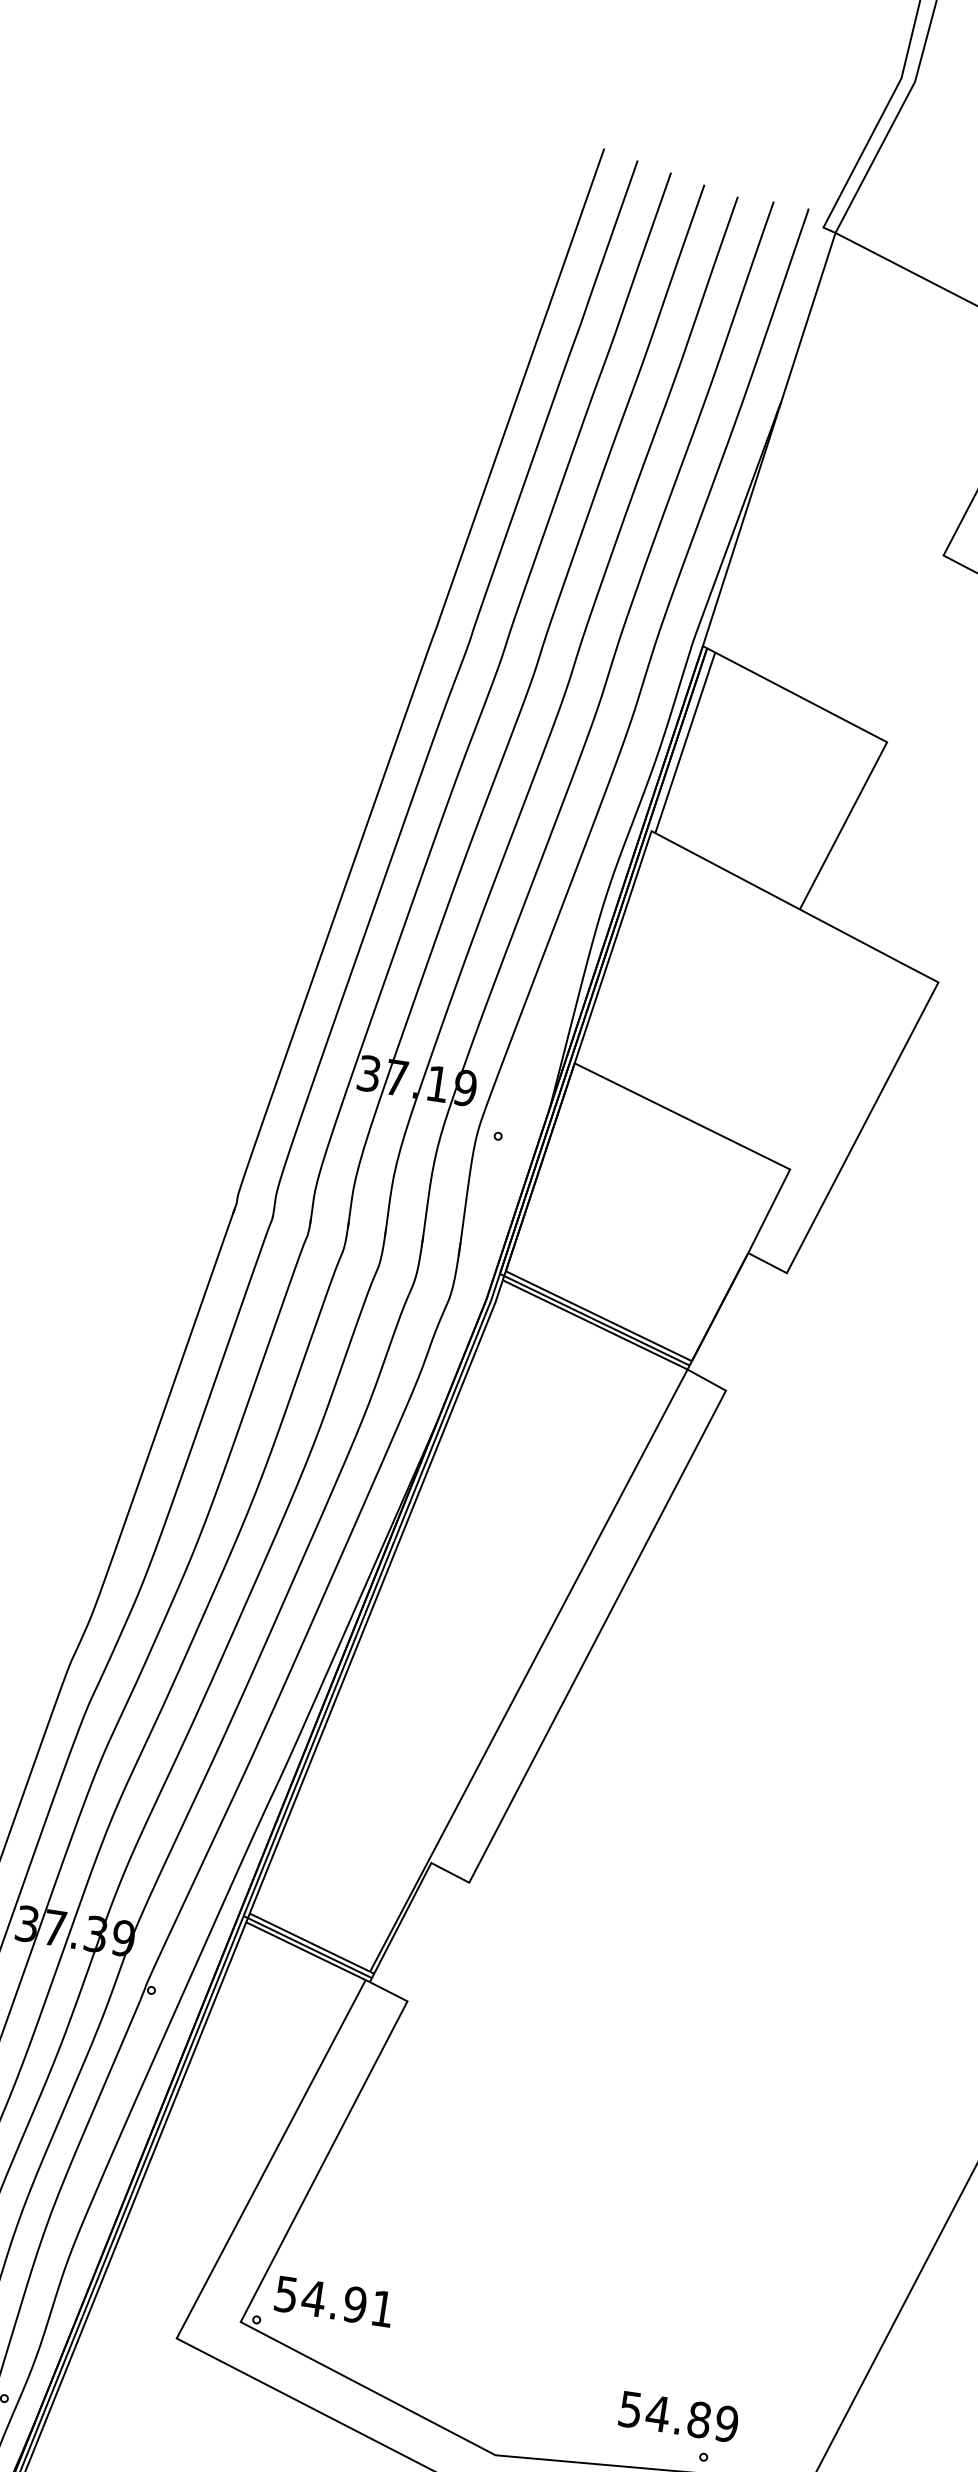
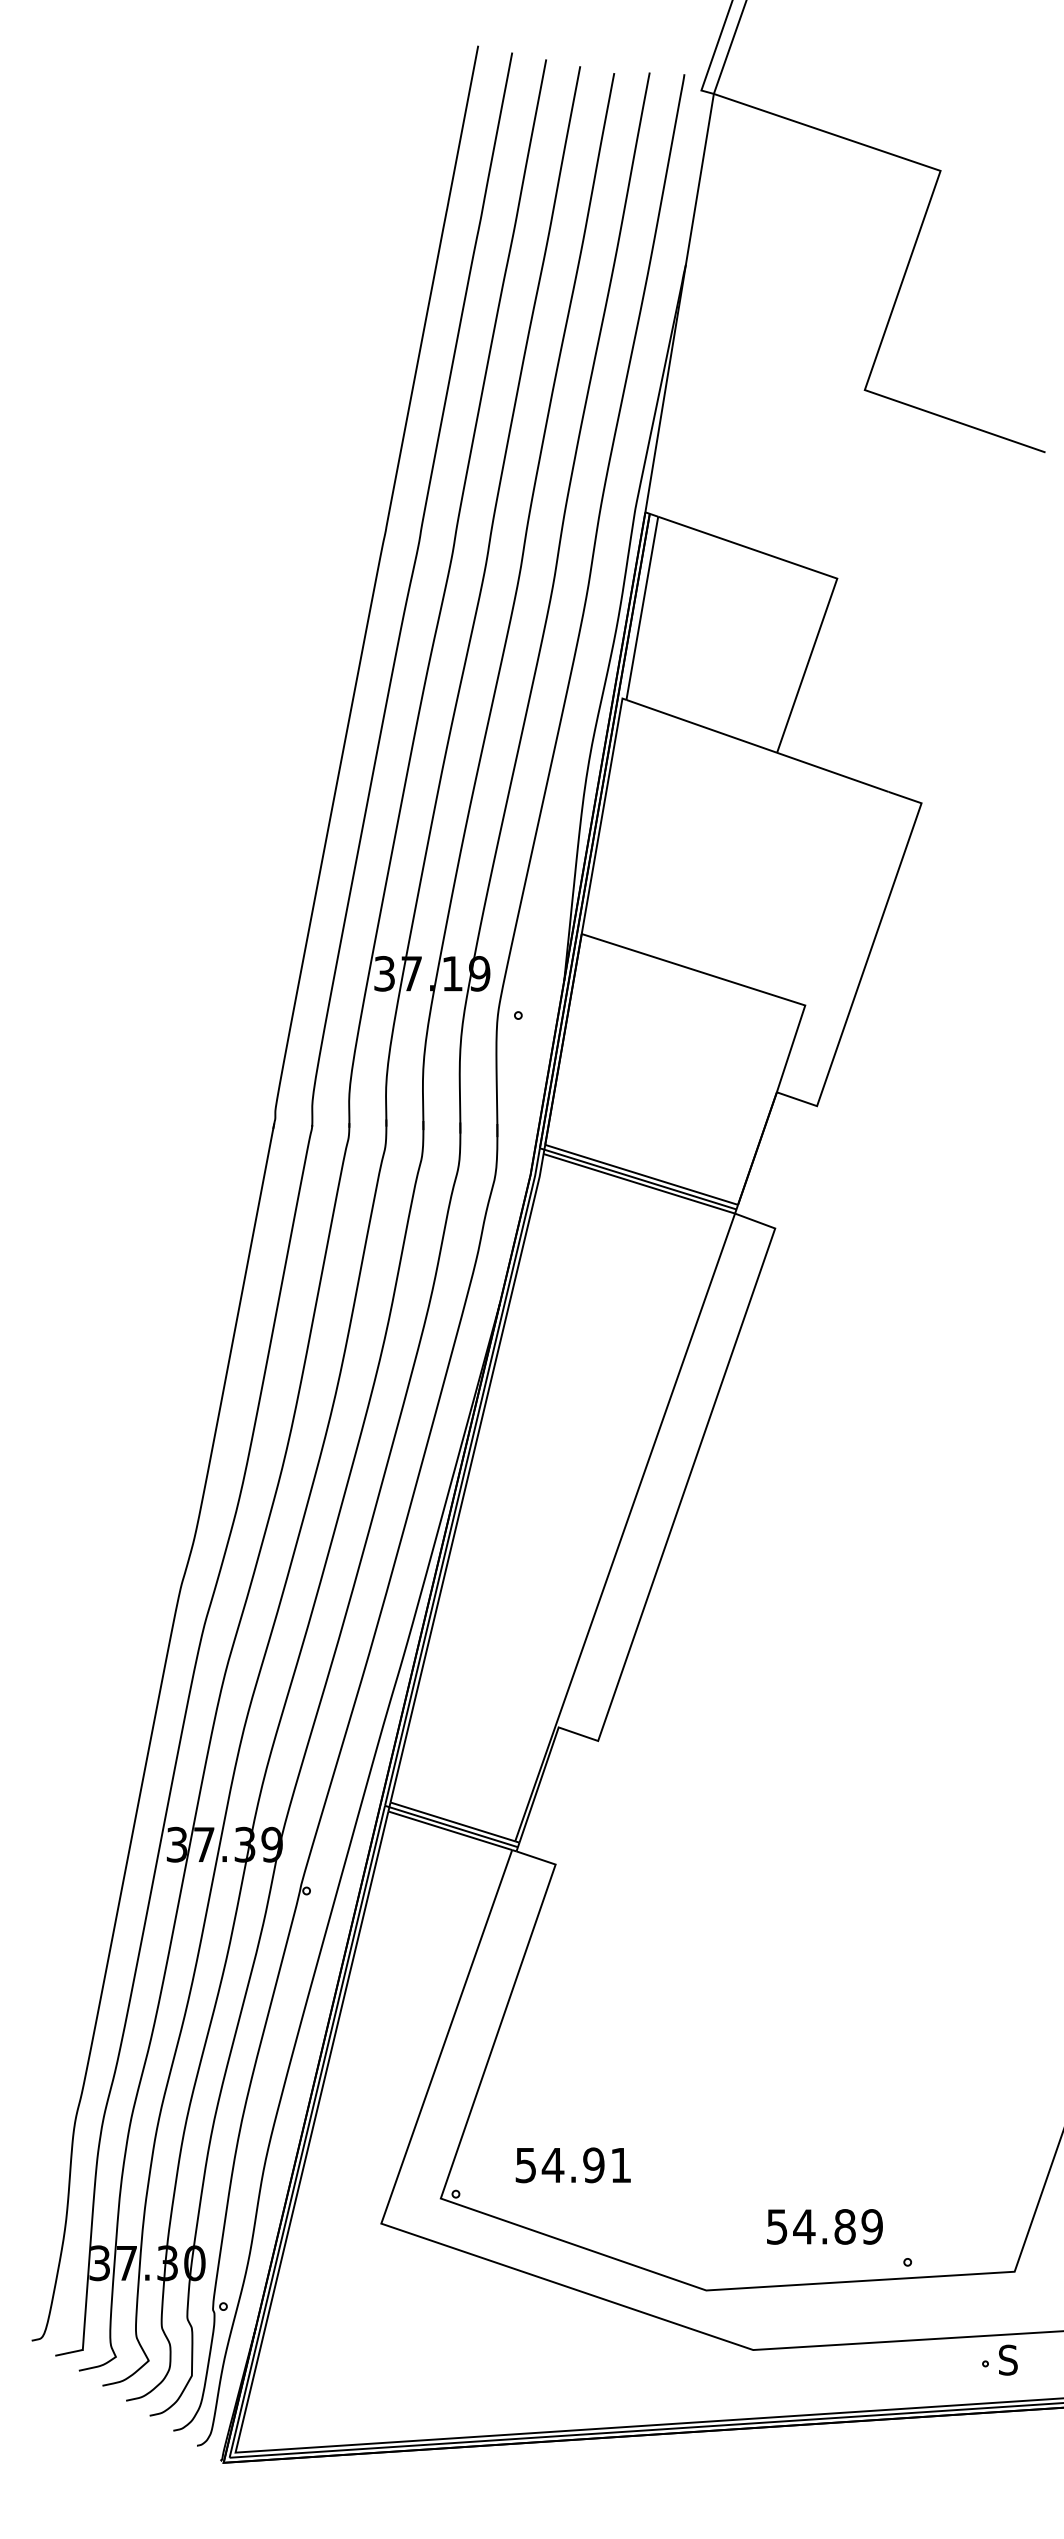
text: (333, 2301) -> (572, 2165), moved
text: (678, 2416) -> (824, 2226), moved

